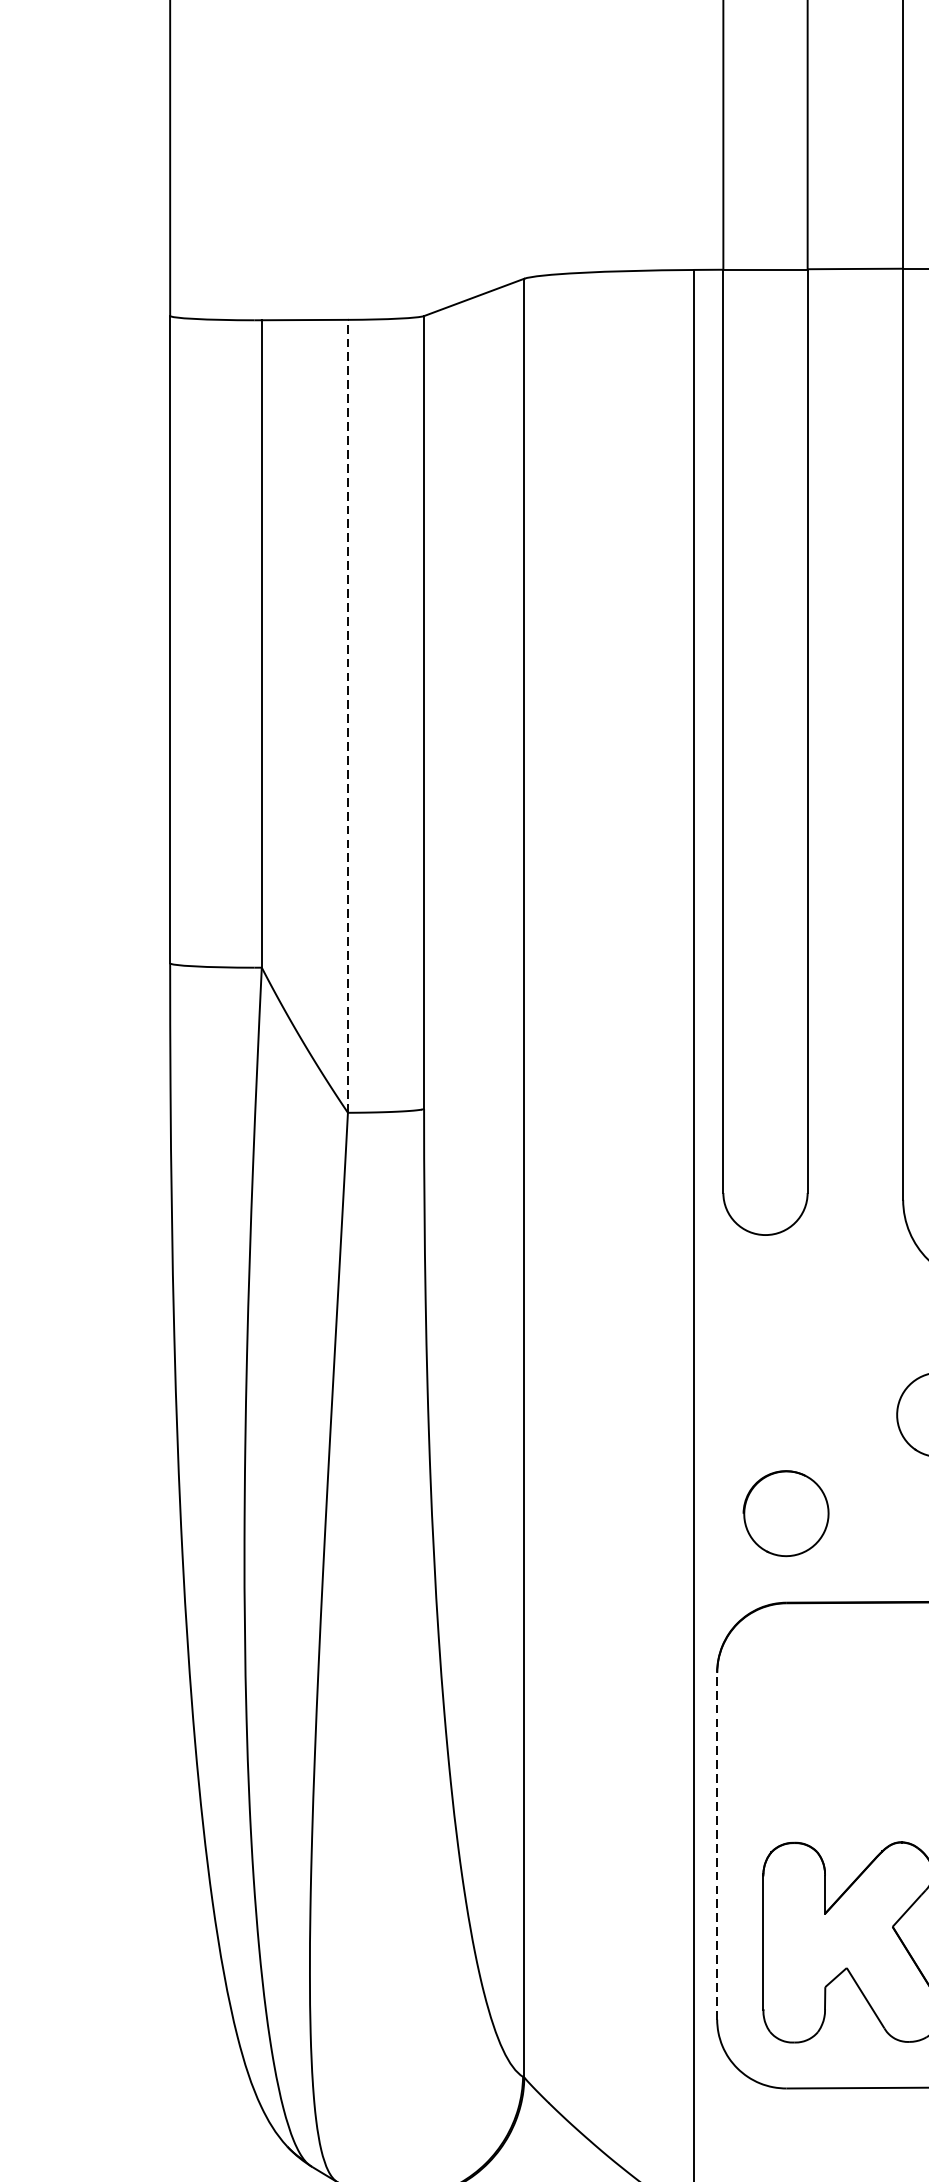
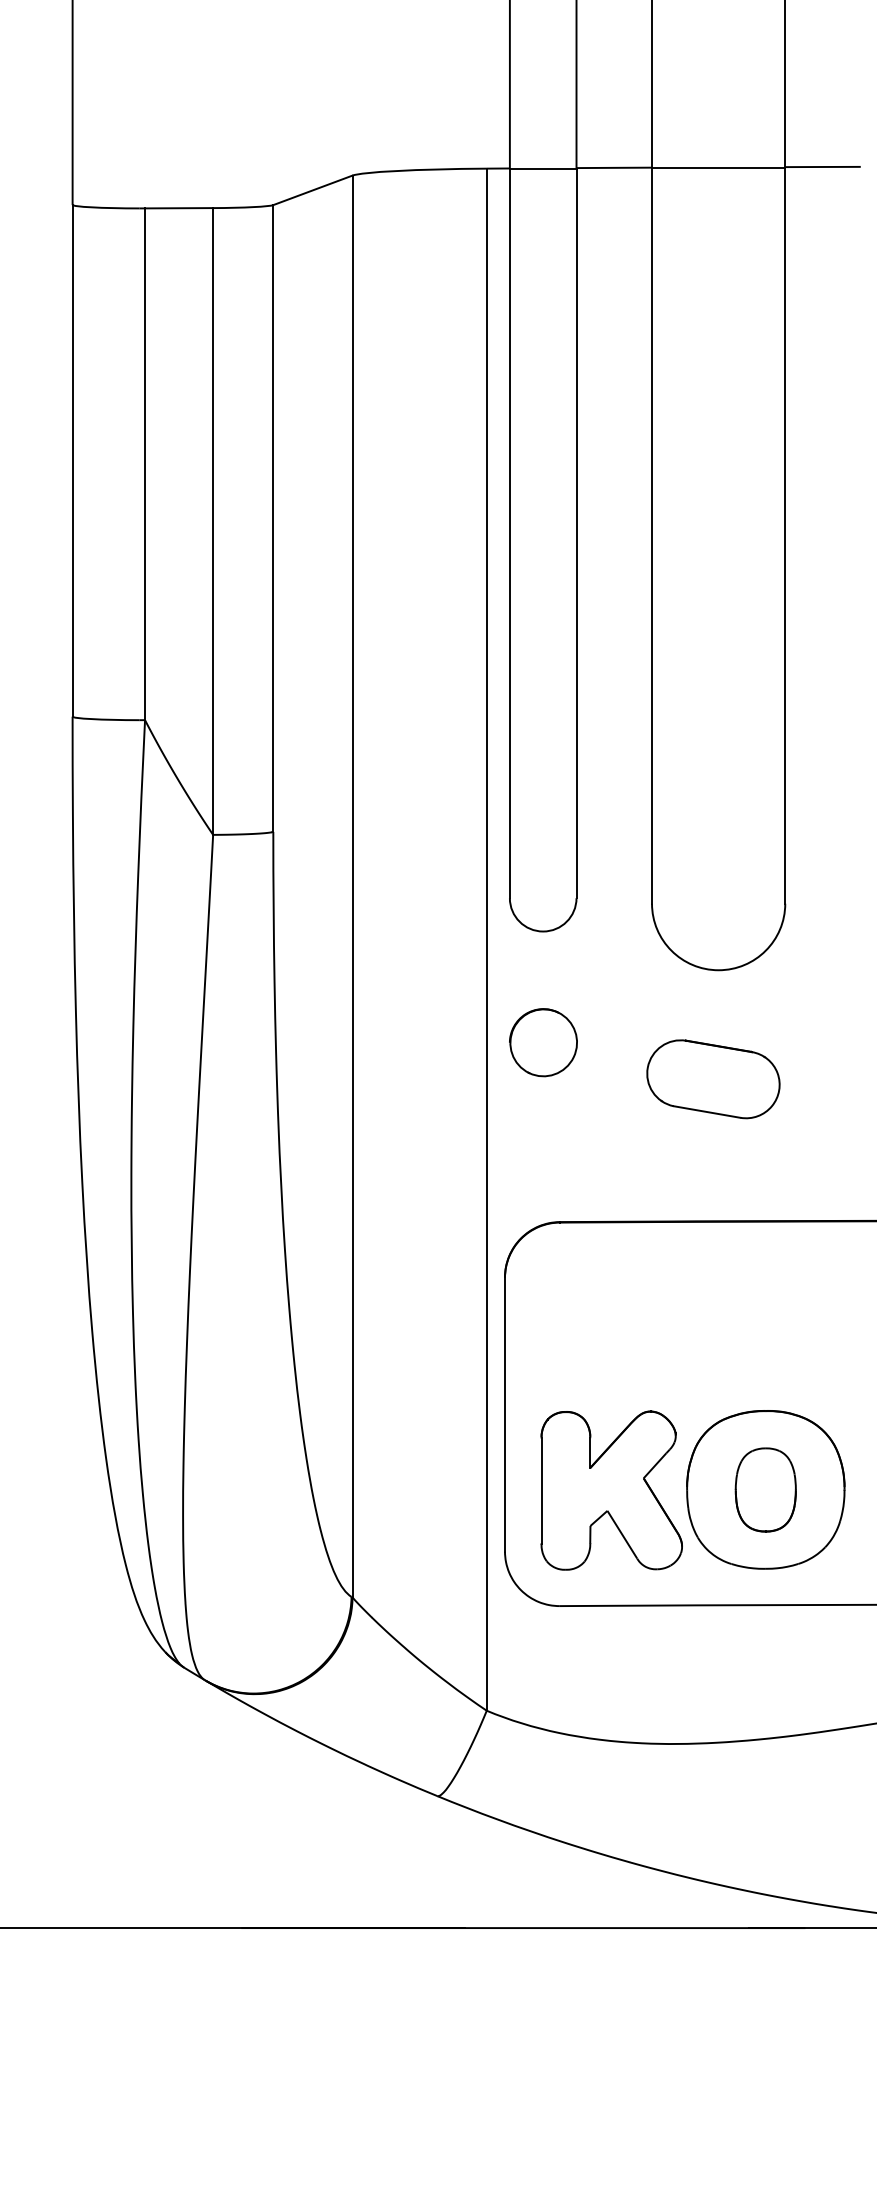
line: (348, 715) -> (213, 520), dashed -> solid
part: (786, 1513) -> (543, 1042), moved
line: (717, 1844) -> (505, 1413), dashed -> solid

